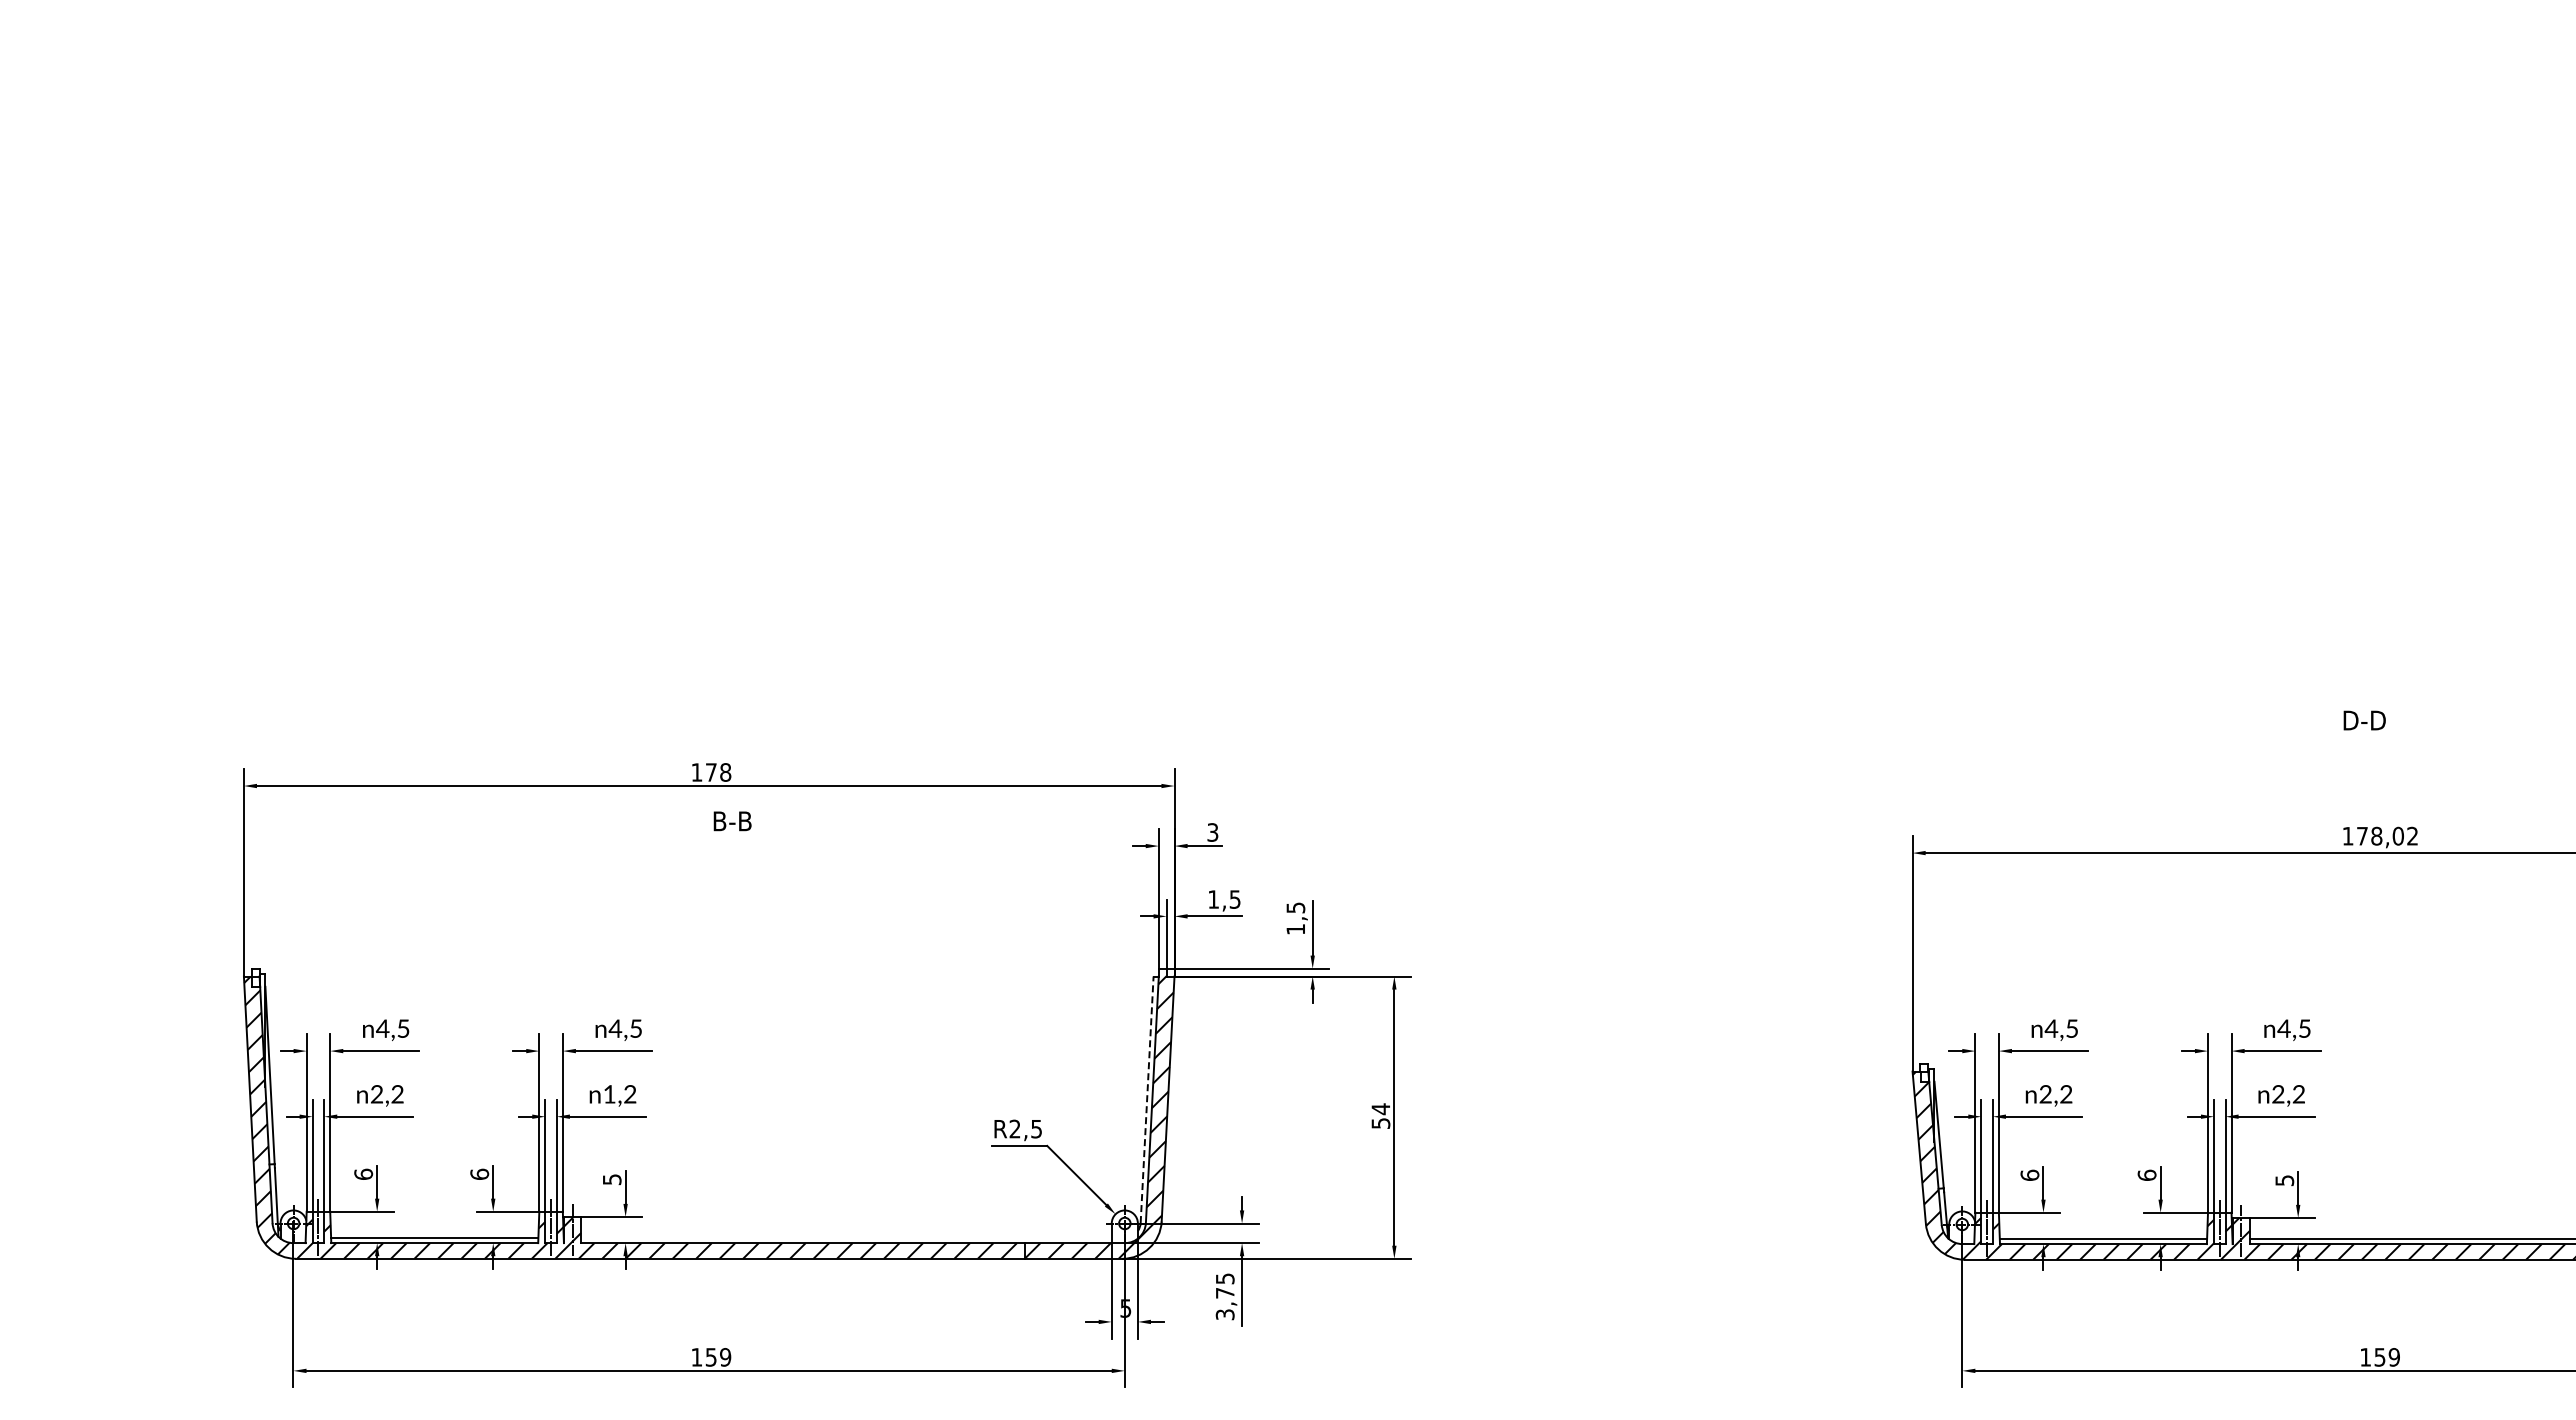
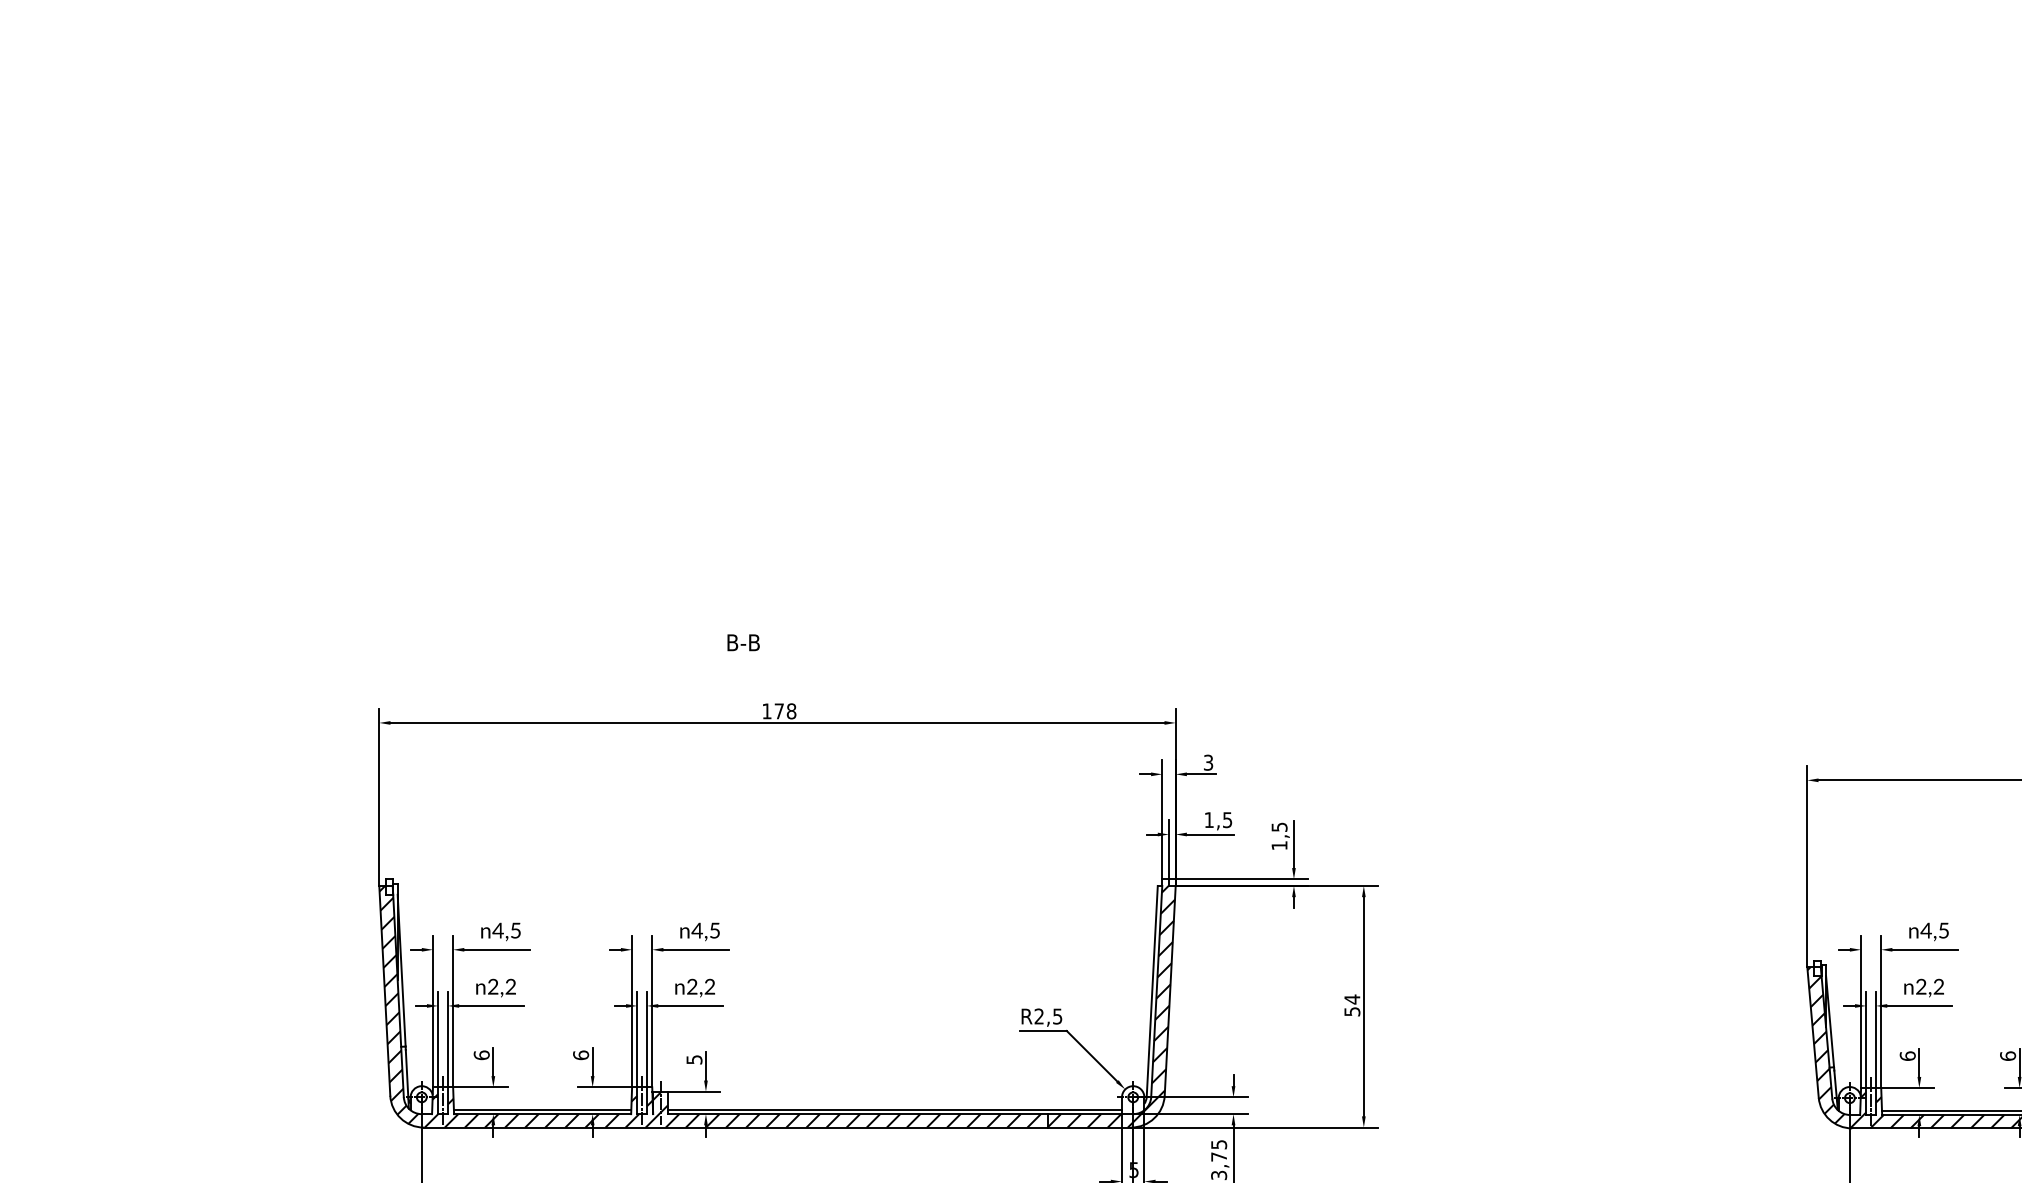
text: (732, 821) -> (743, 642), moved
text: (609, 1094) -> (692, 986), 1,2 -> 2,2
line: (1147, 1099) -> (1152, 991), dashed -> solid
line: (846, 1237) -> (894, 1109), added

